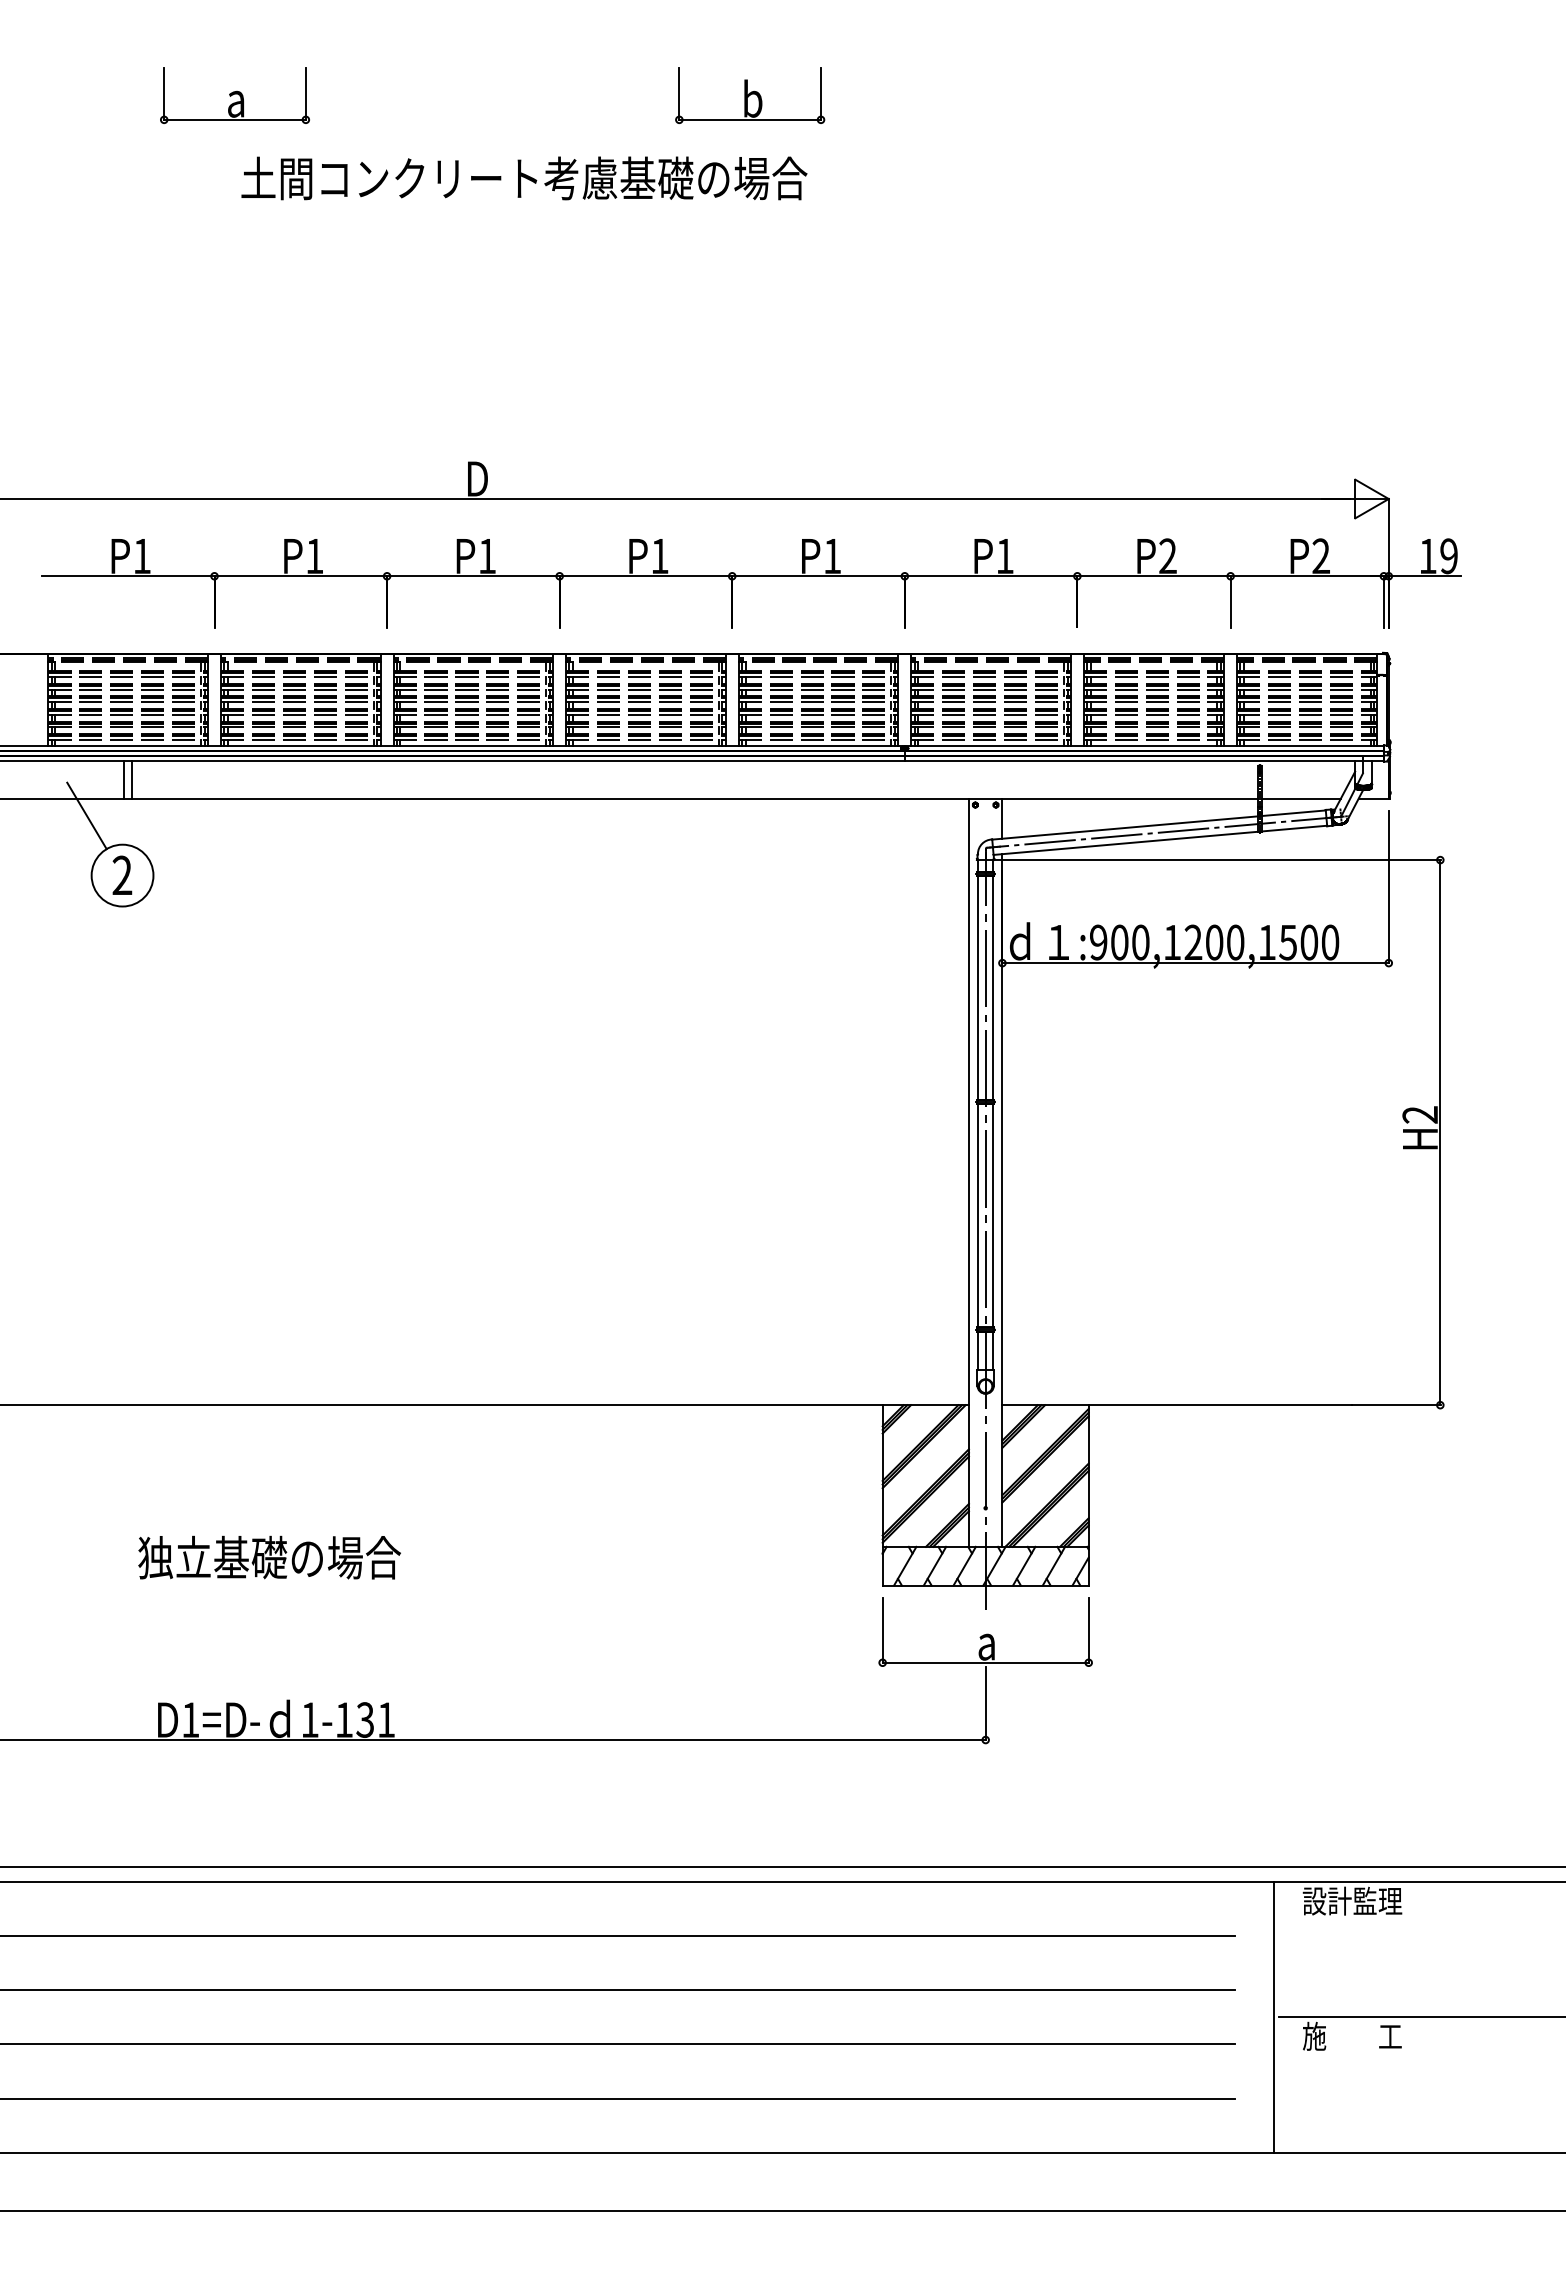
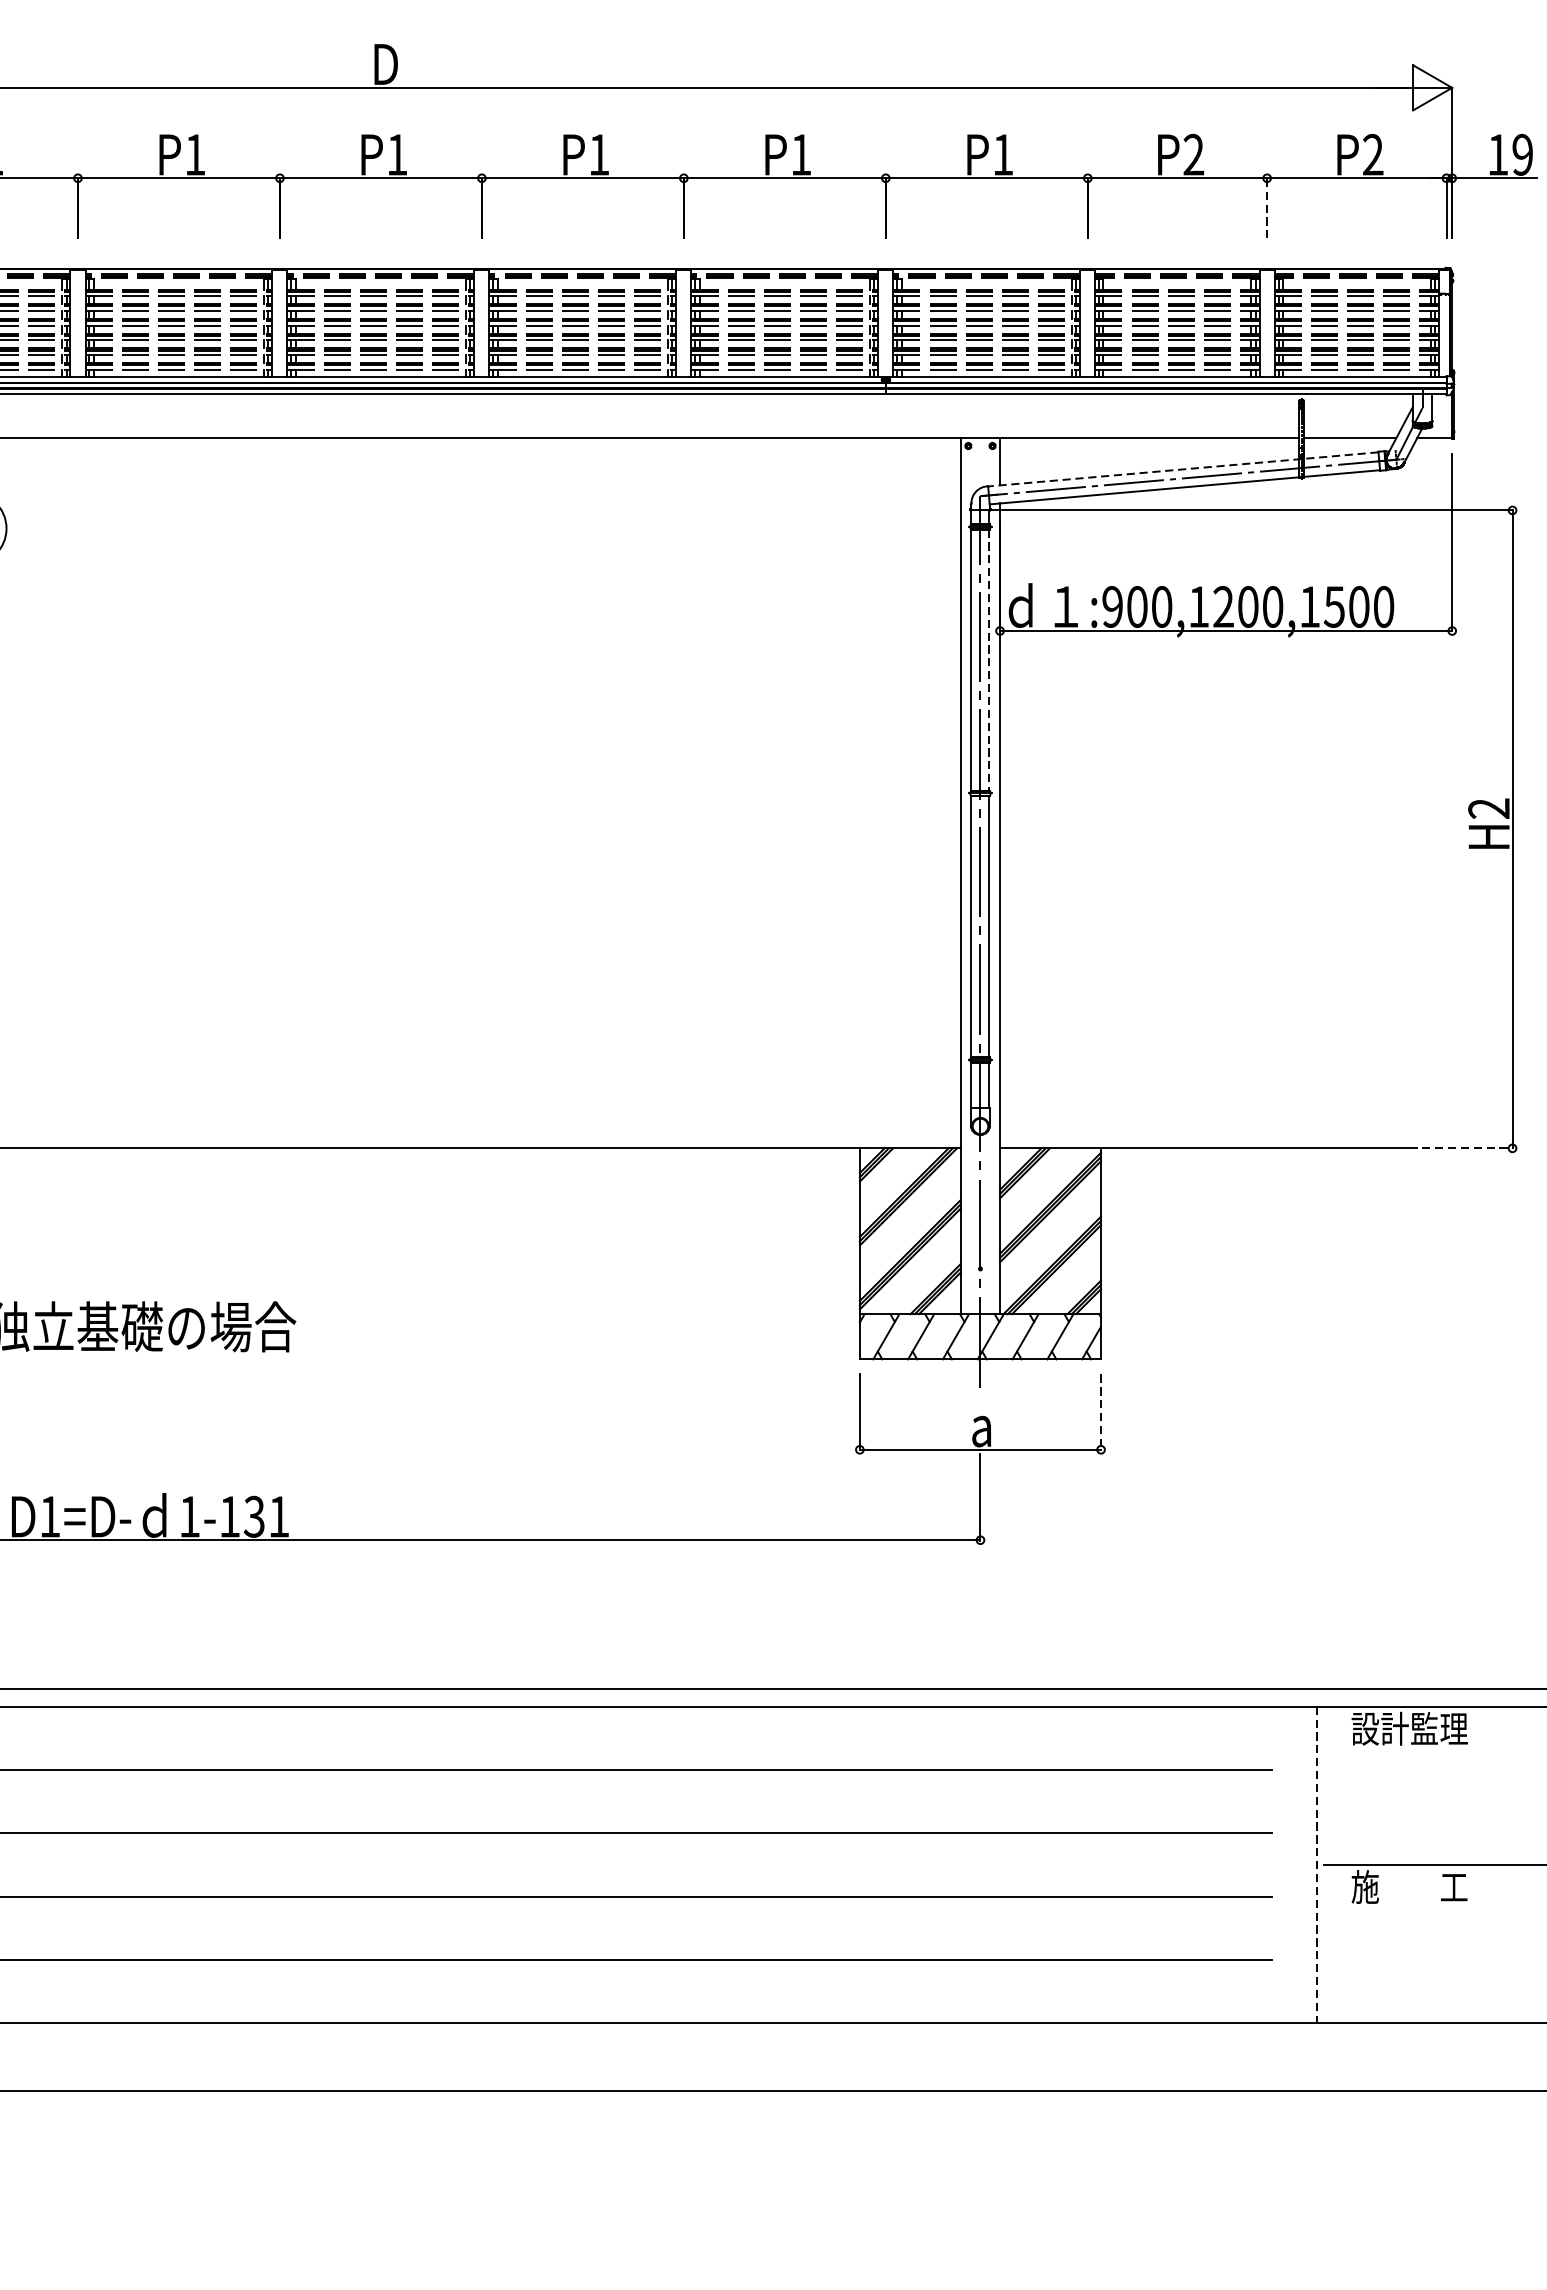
line: (1230, 601) -> (1266, 207), solid -> dashed
line: (1158, 825) -> (1182, 469), solid -> dashed
line: (993, 988) -> (989, 660), solid -> dashed
line: (1396, 1405) -> (1461, 1148), solid -> dashed
line: (1088, 1631) -> (1100, 1413), solid -> dashed
line: (1273, 2017) -> (1317, 1864), solid -> dashed

